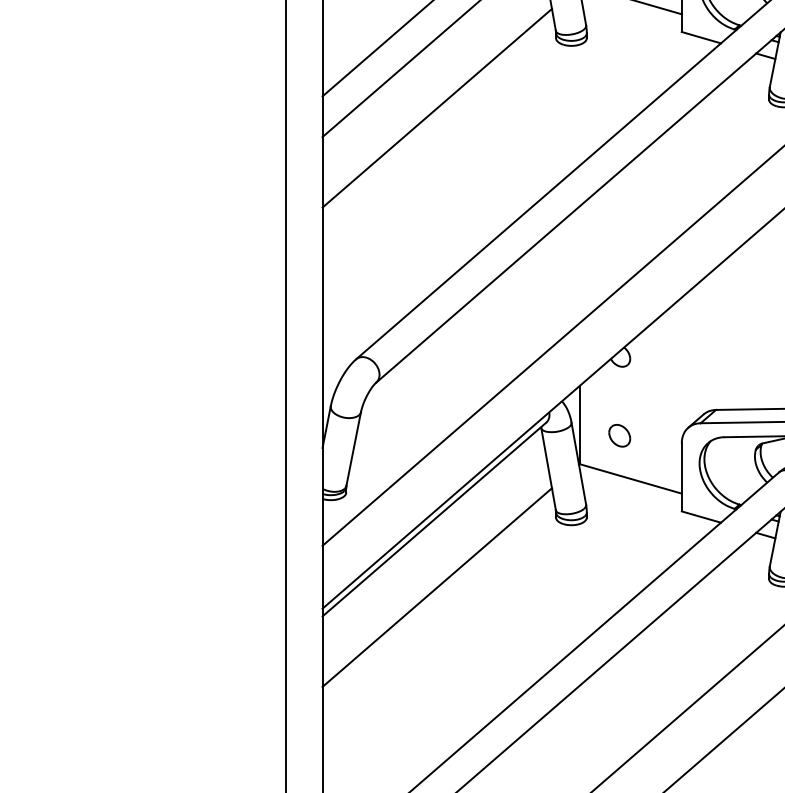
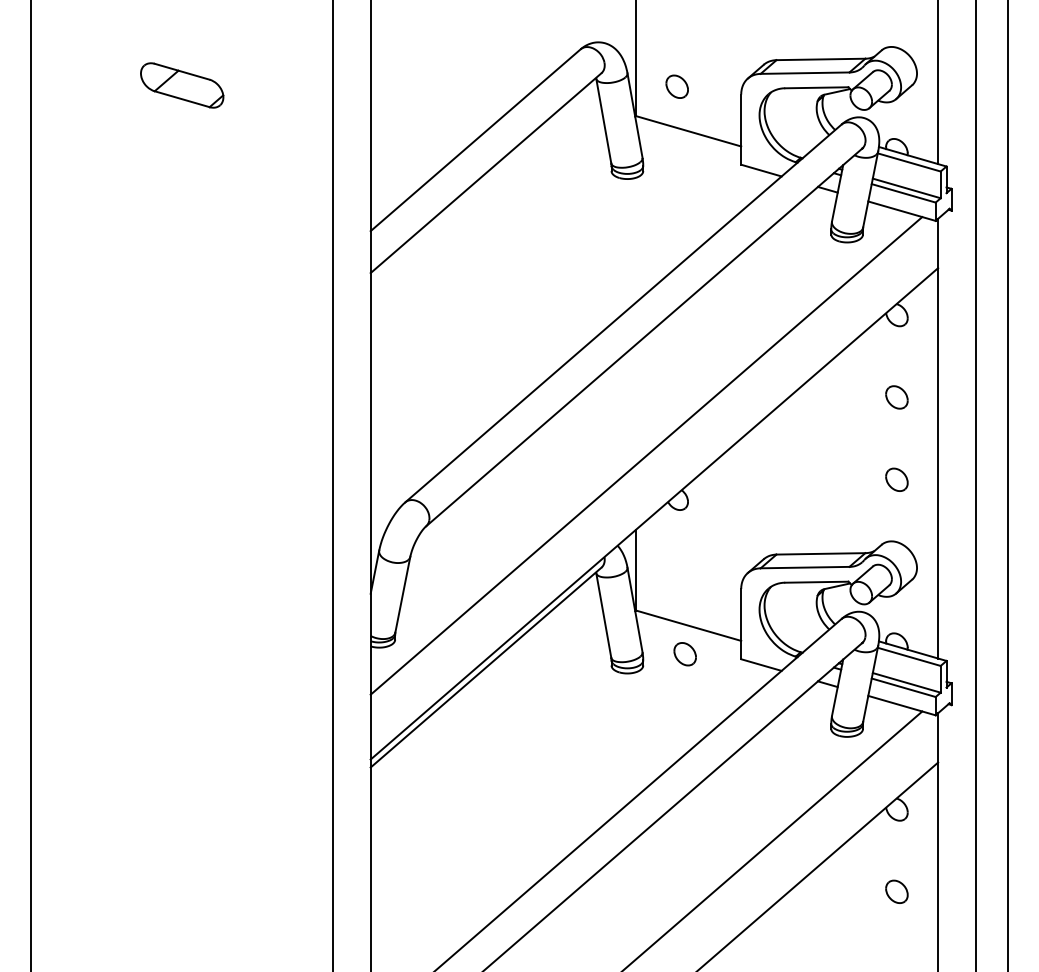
line: (436, 107) -> (488, 242), removed
part: (619, 436) -> (684, 654), moved
line: (436, 587) -> (488, 737), removed

